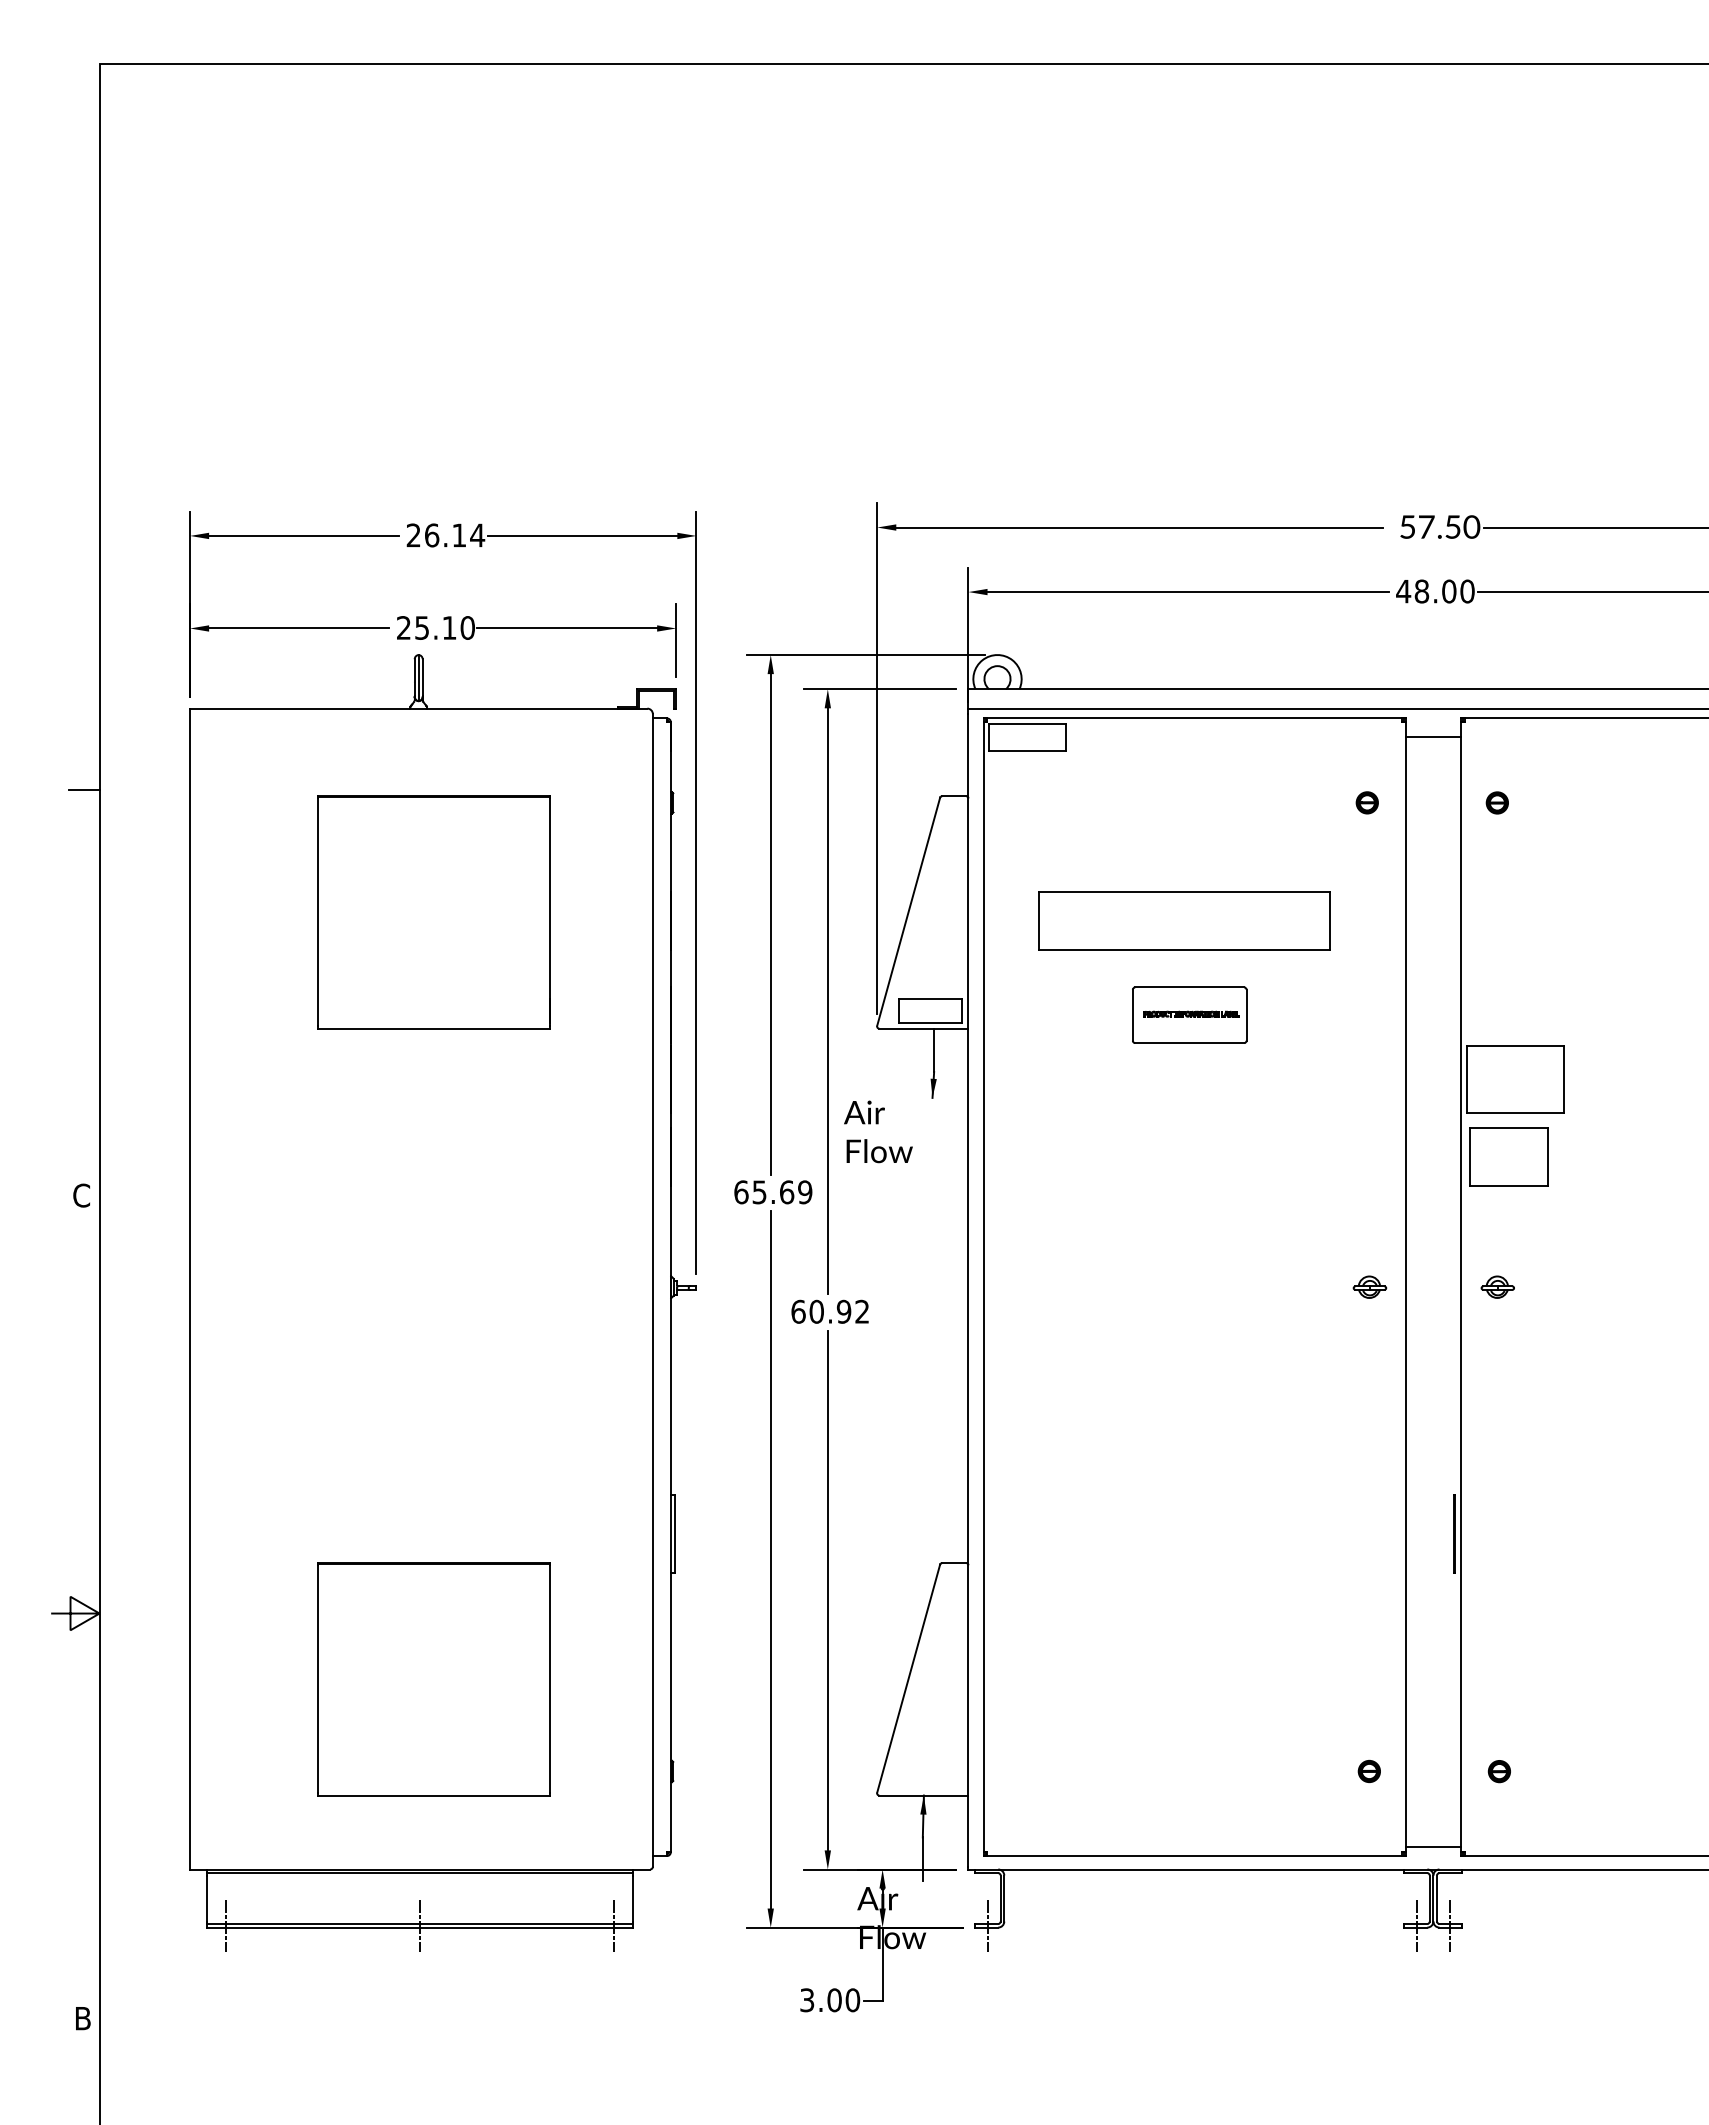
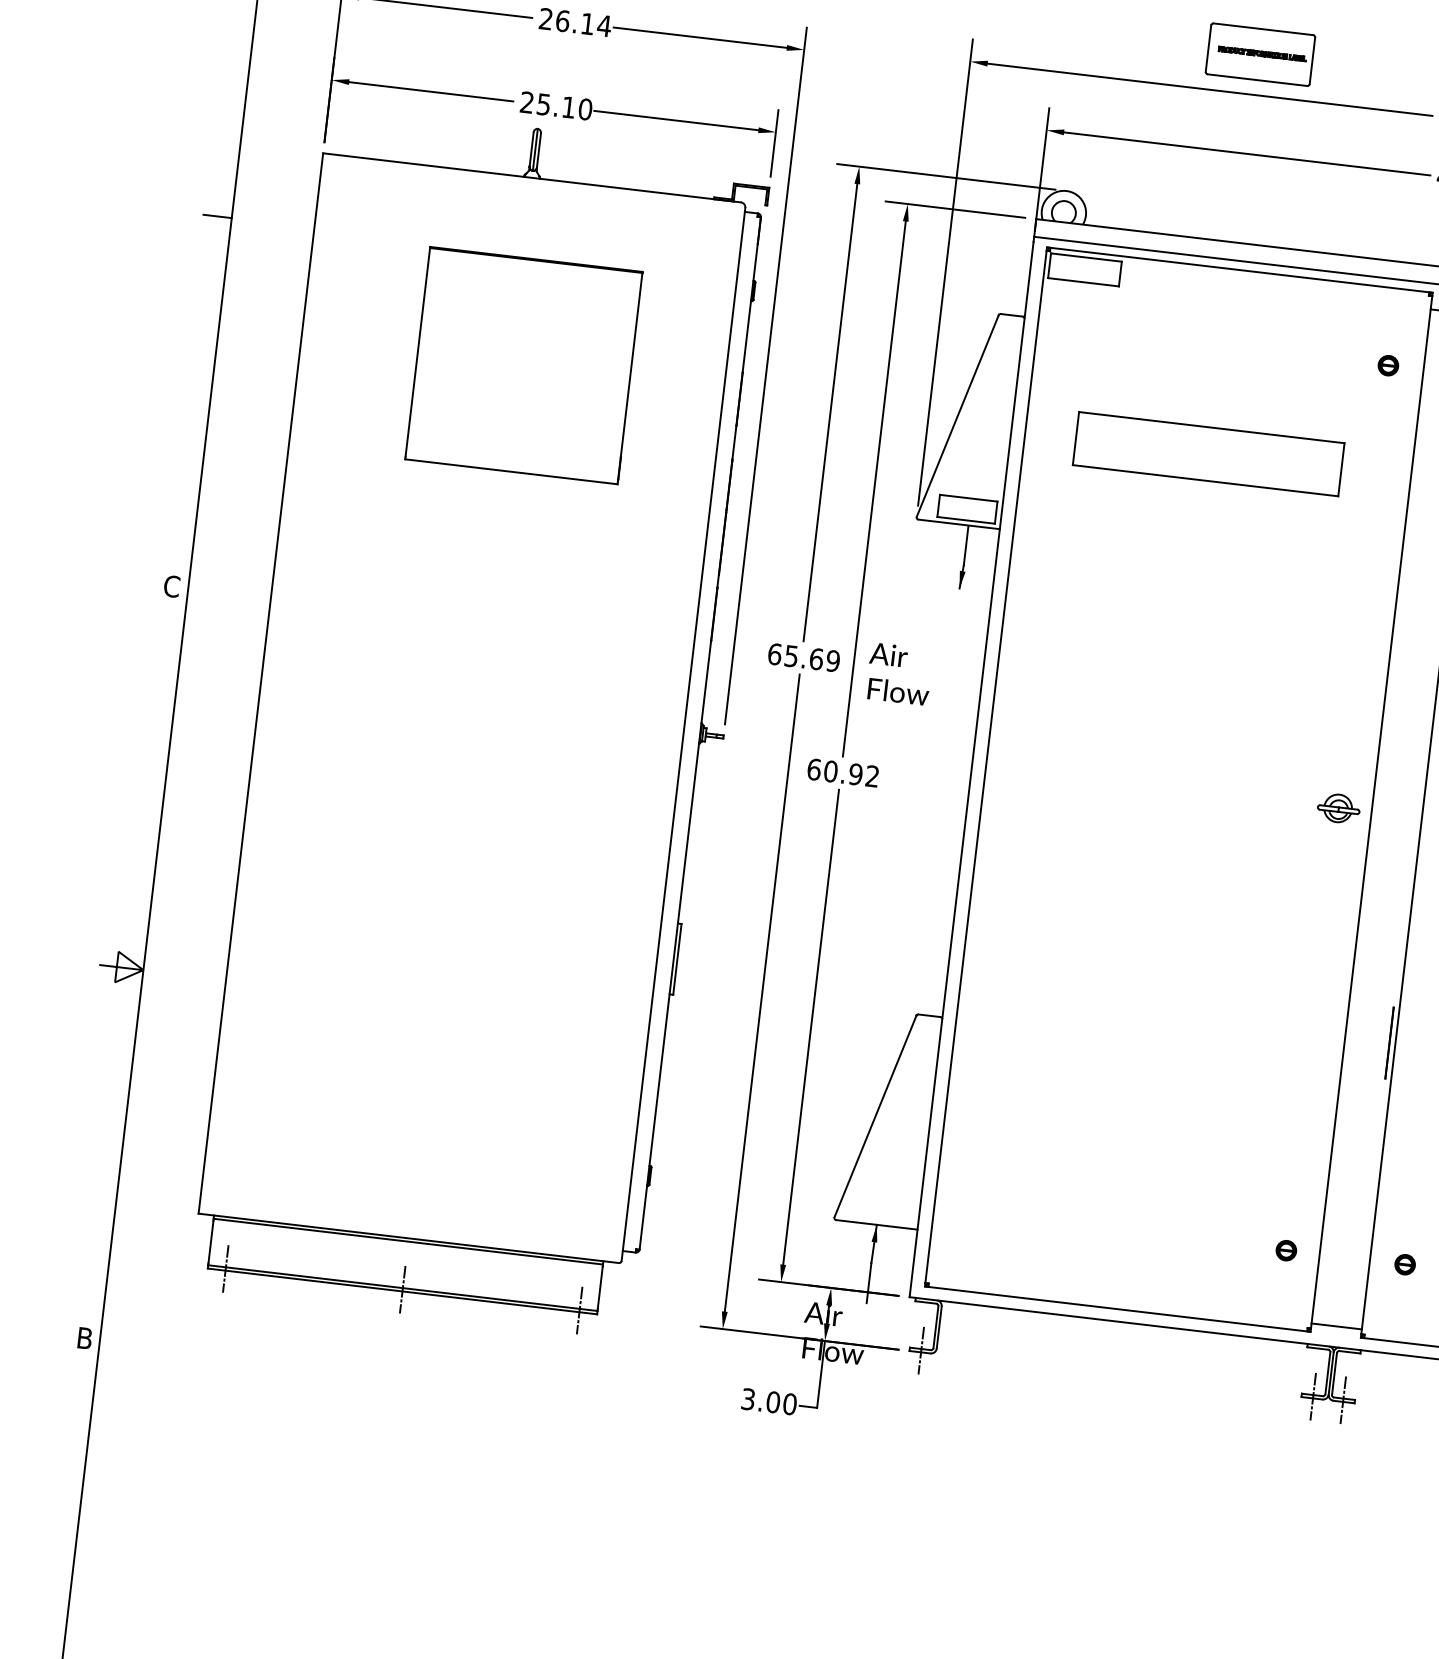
part: (1189, 1014) -> (1260, 54), moved
text: (878, 1131) -> (899, 673), moved
part: (1369, 1286) -> (1338, 807), size x1.4
part: (433, 1679) -> (441, 1066), removed

